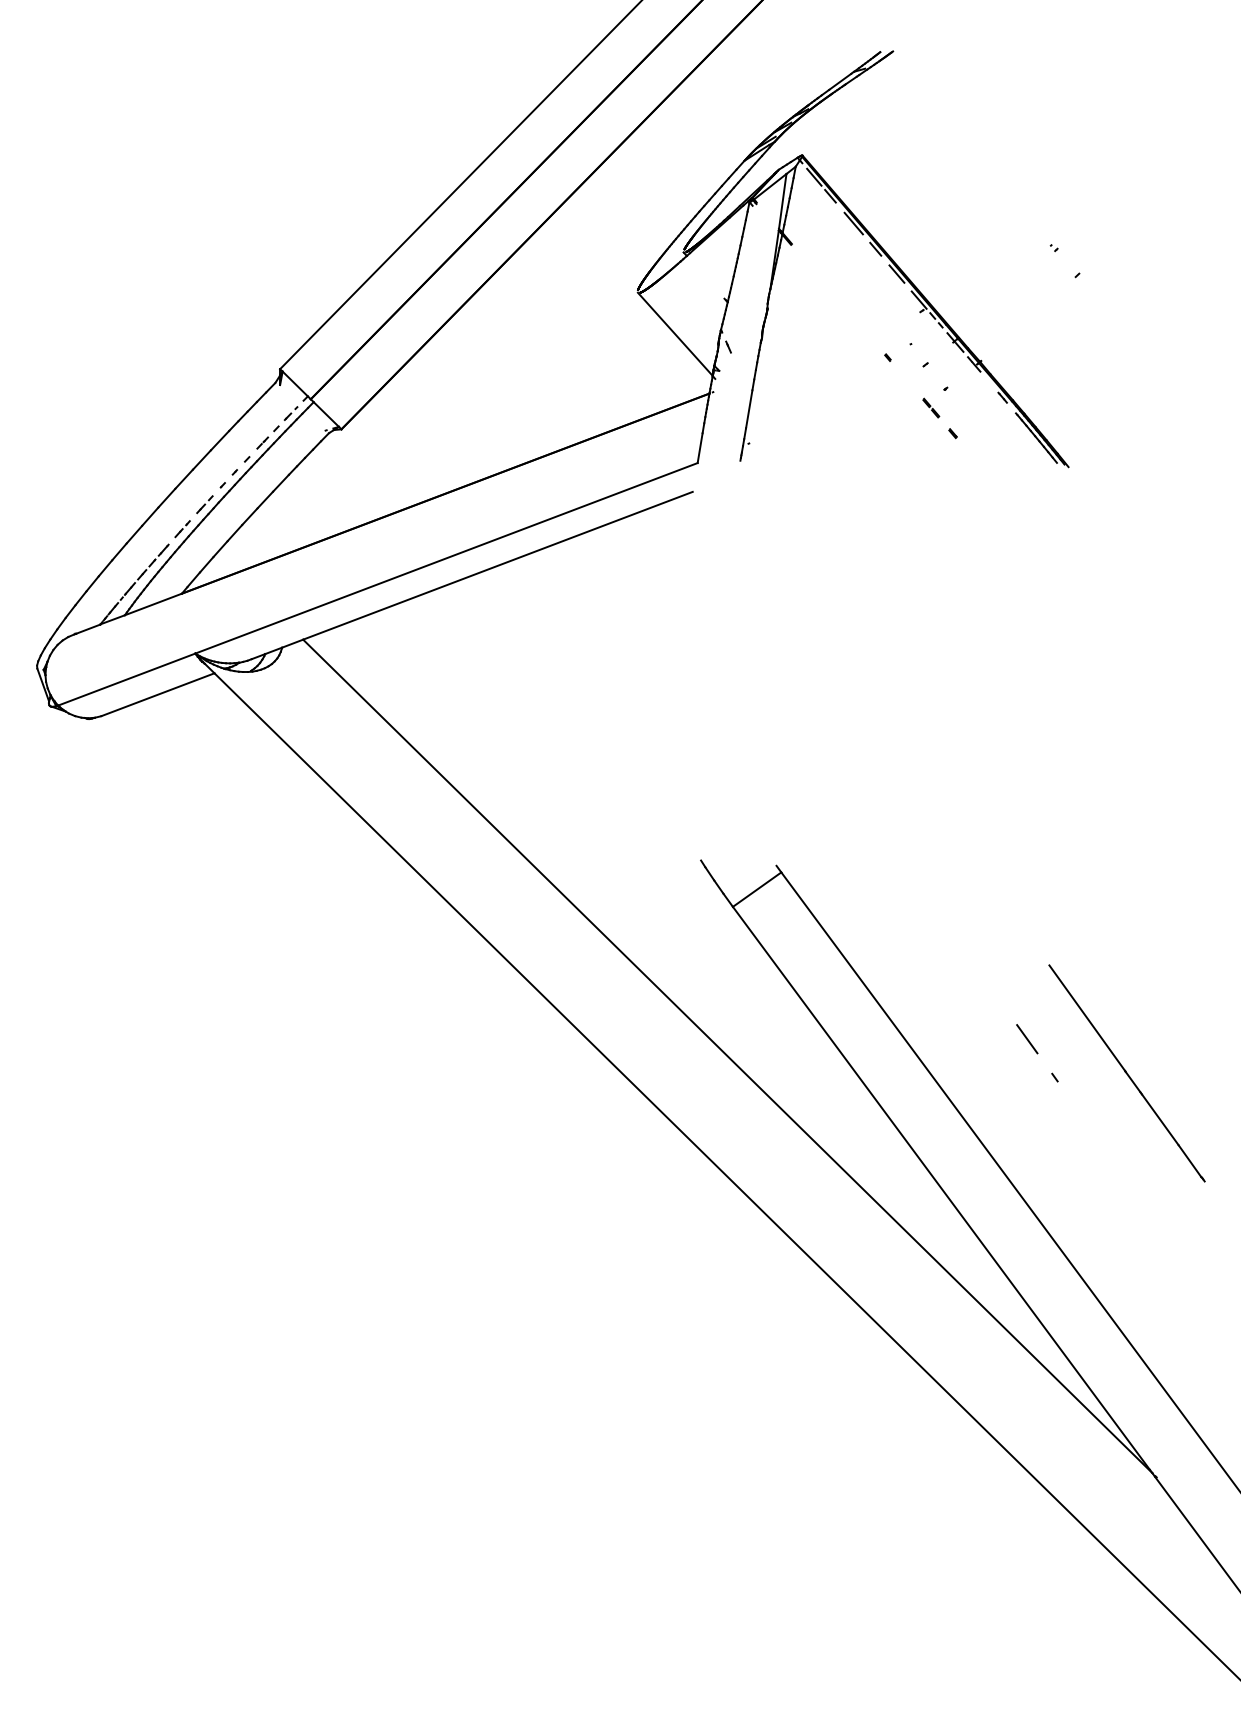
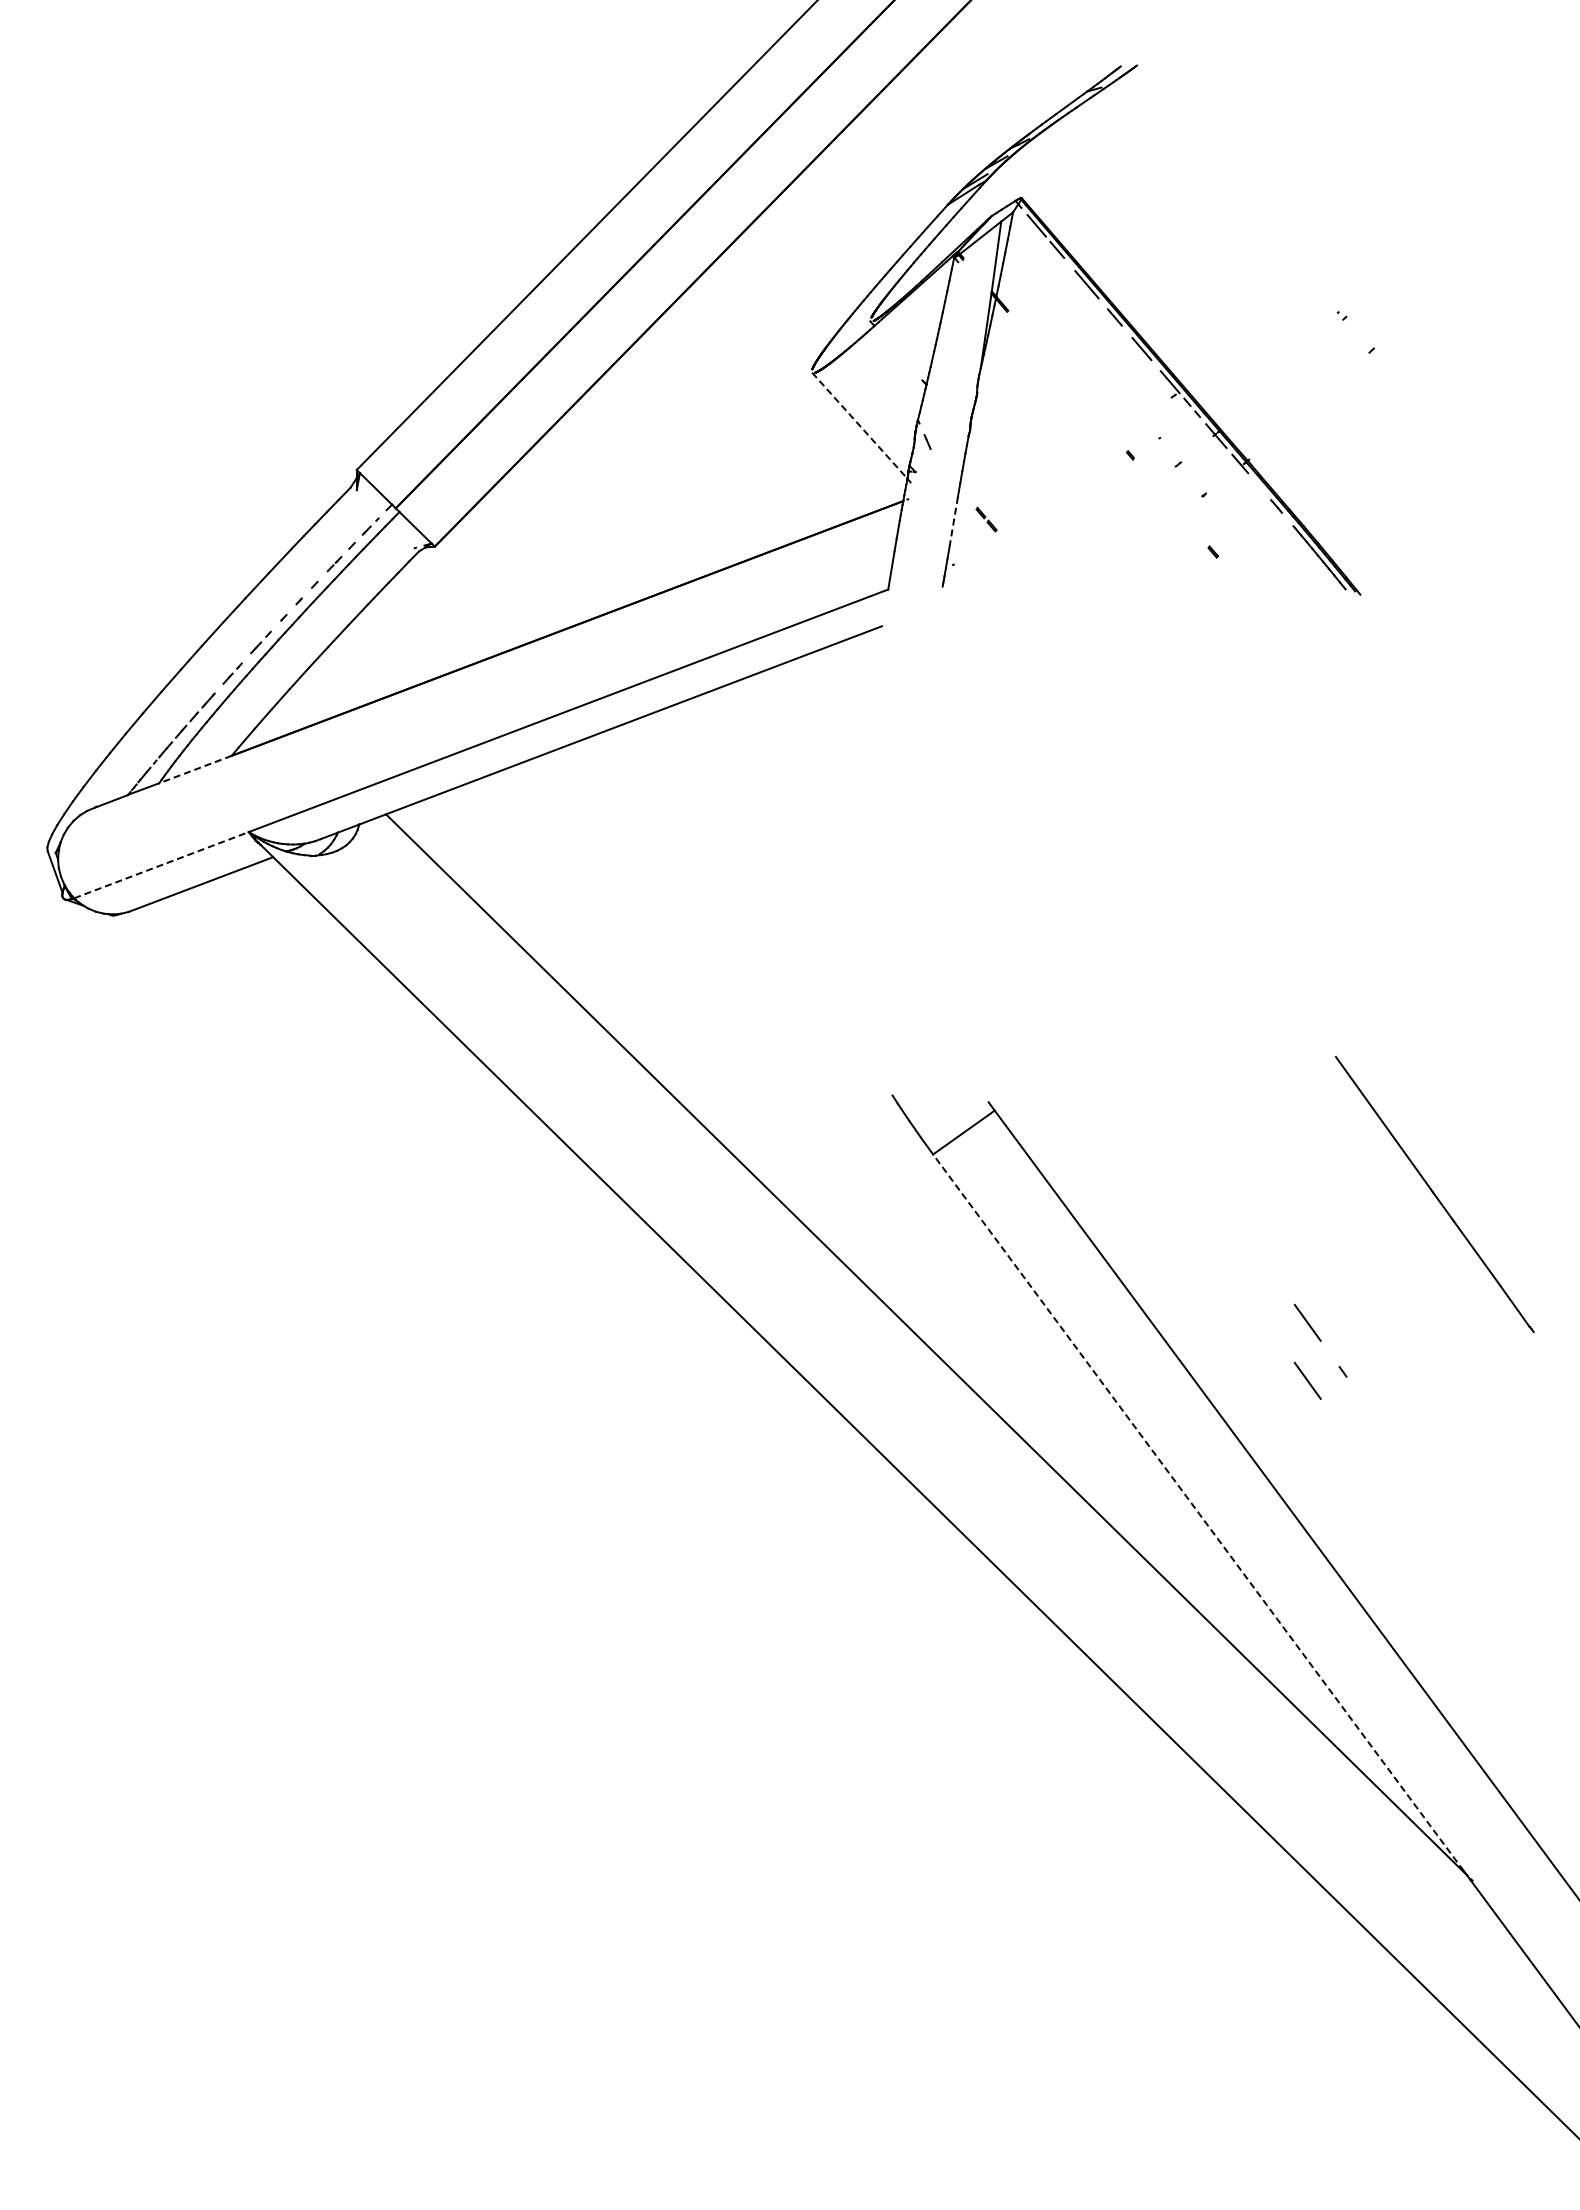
line: (675, 334) -> (860, 426), solid -> dashed
line: (930, 407) -> (985, 518), moved
line: (748, 409) -> (953, 521), solid -> dashed
line: (153, 604) -> (195, 769), solid -> dashed
line: (127, 679) -> (162, 864), solid -> dashed
line: (1126, 1073) -> (1434, 1194), moved
line: (1027, 1084) -> (1307, 1380), added
line: (941, 1188) -> (1198, 1512), solid -> dashed

